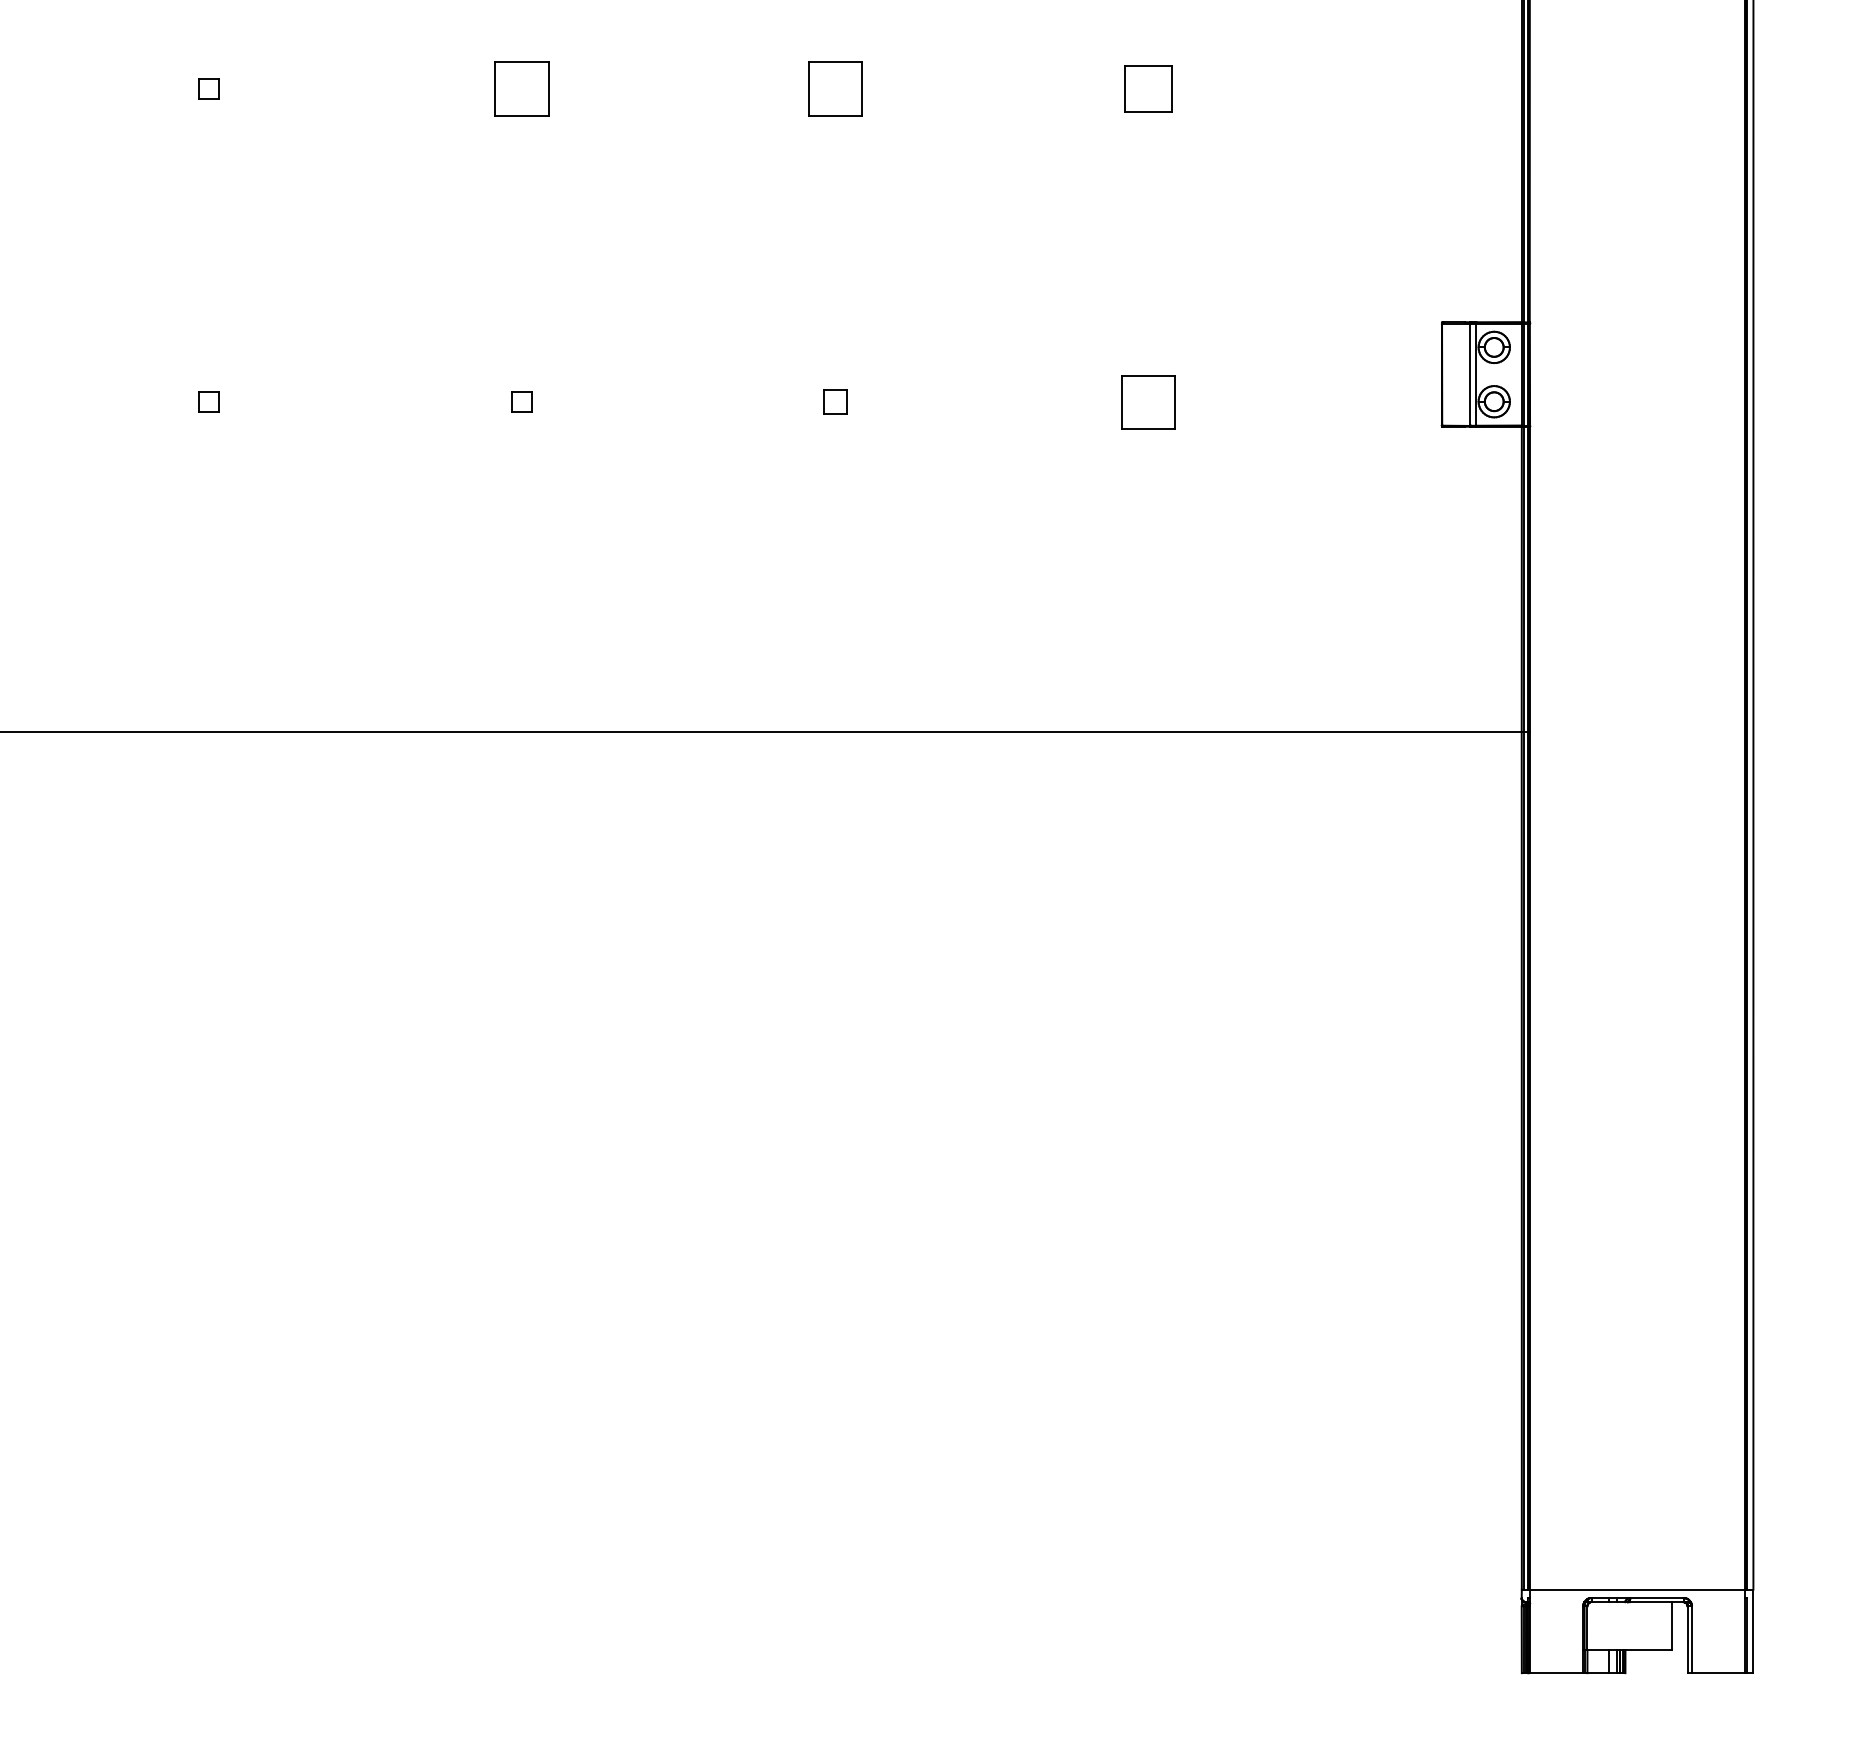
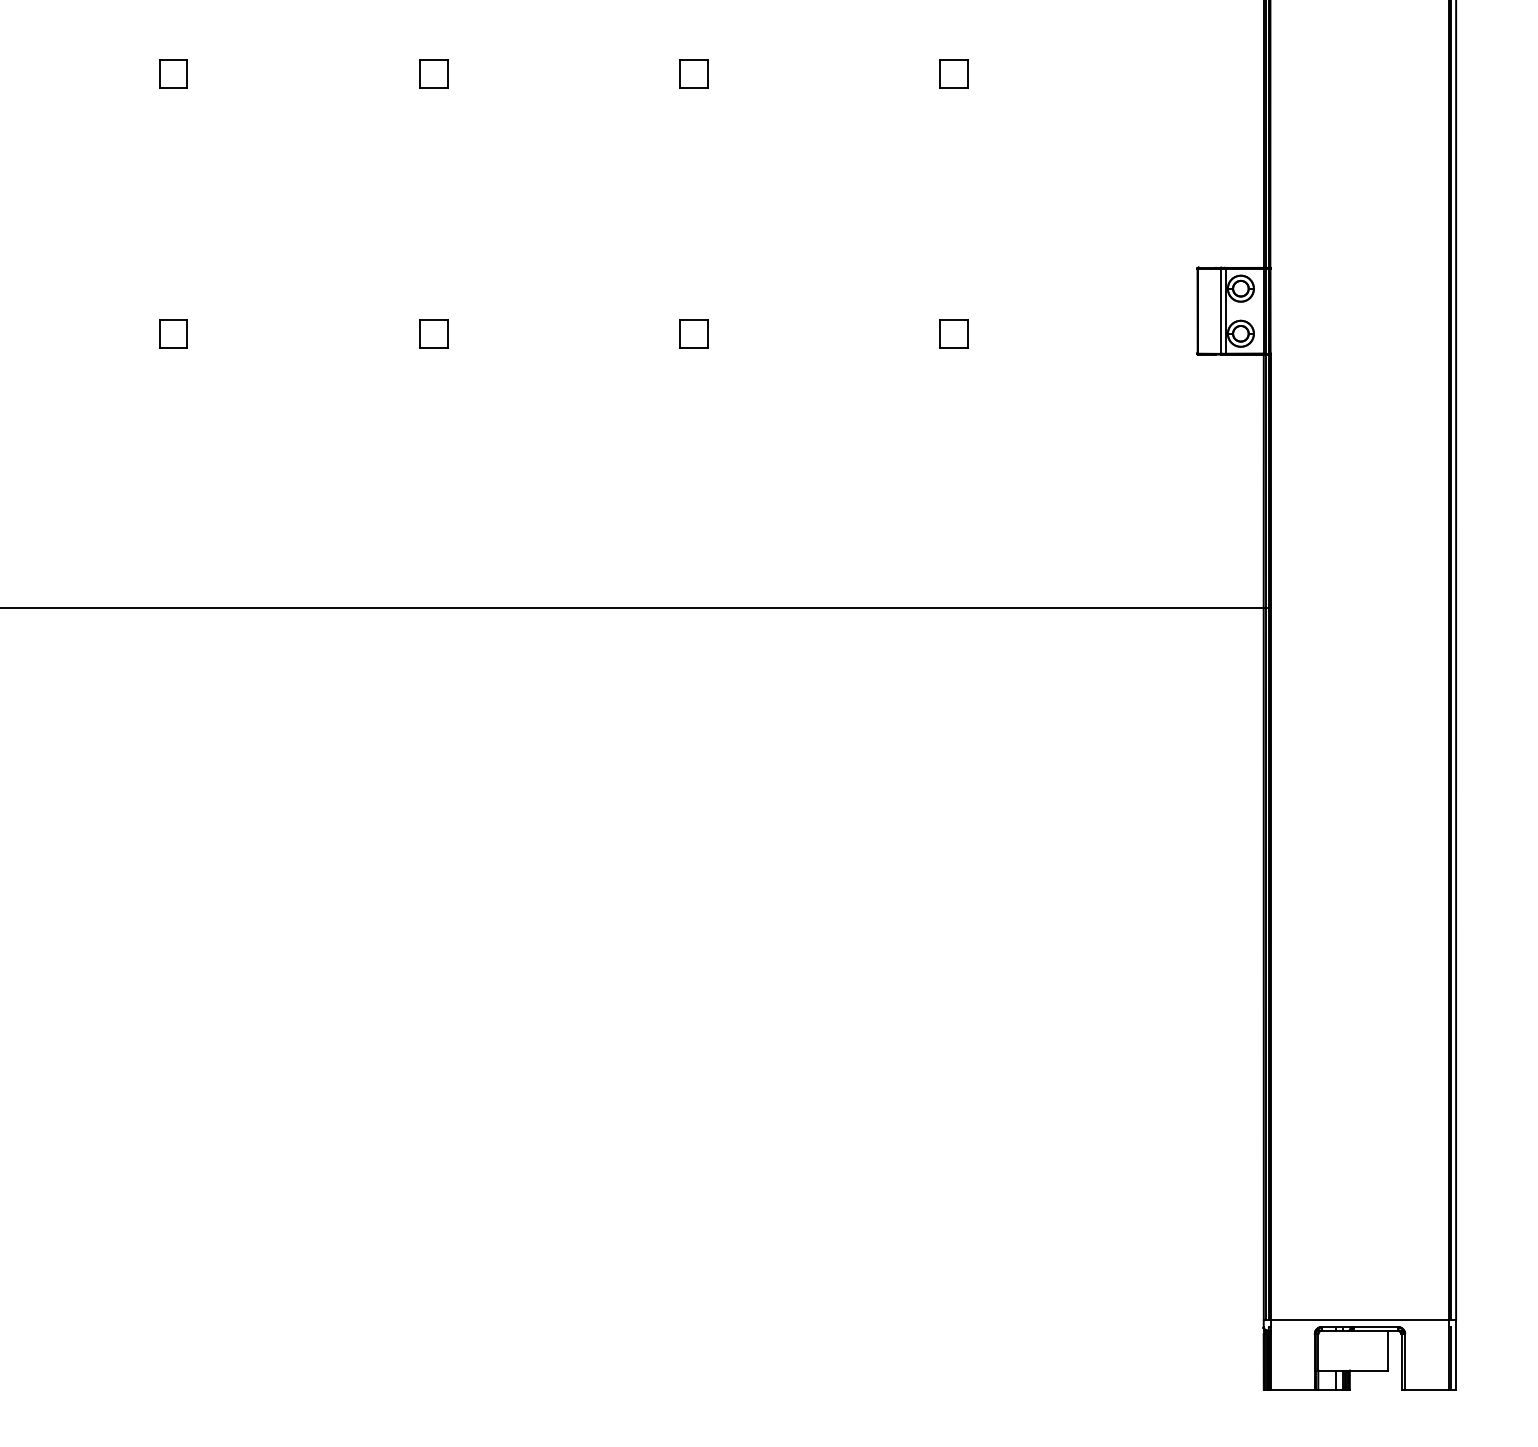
part: (208, 88) -> (173, 73), size x1.67
part: (521, 88) -> (433, 73), size x0.62
part: (835, 88) -> (693, 73), size x0.62
part: (1148, 88) -> (953, 73), size x0.71
part: (208, 401) -> (173, 333), size x1.67
part: (521, 401) -> (433, 333), size x1.67
part: (835, 401) -> (693, 333), size x1.43
part: (1148, 401) -> (953, 333), size x0.62

